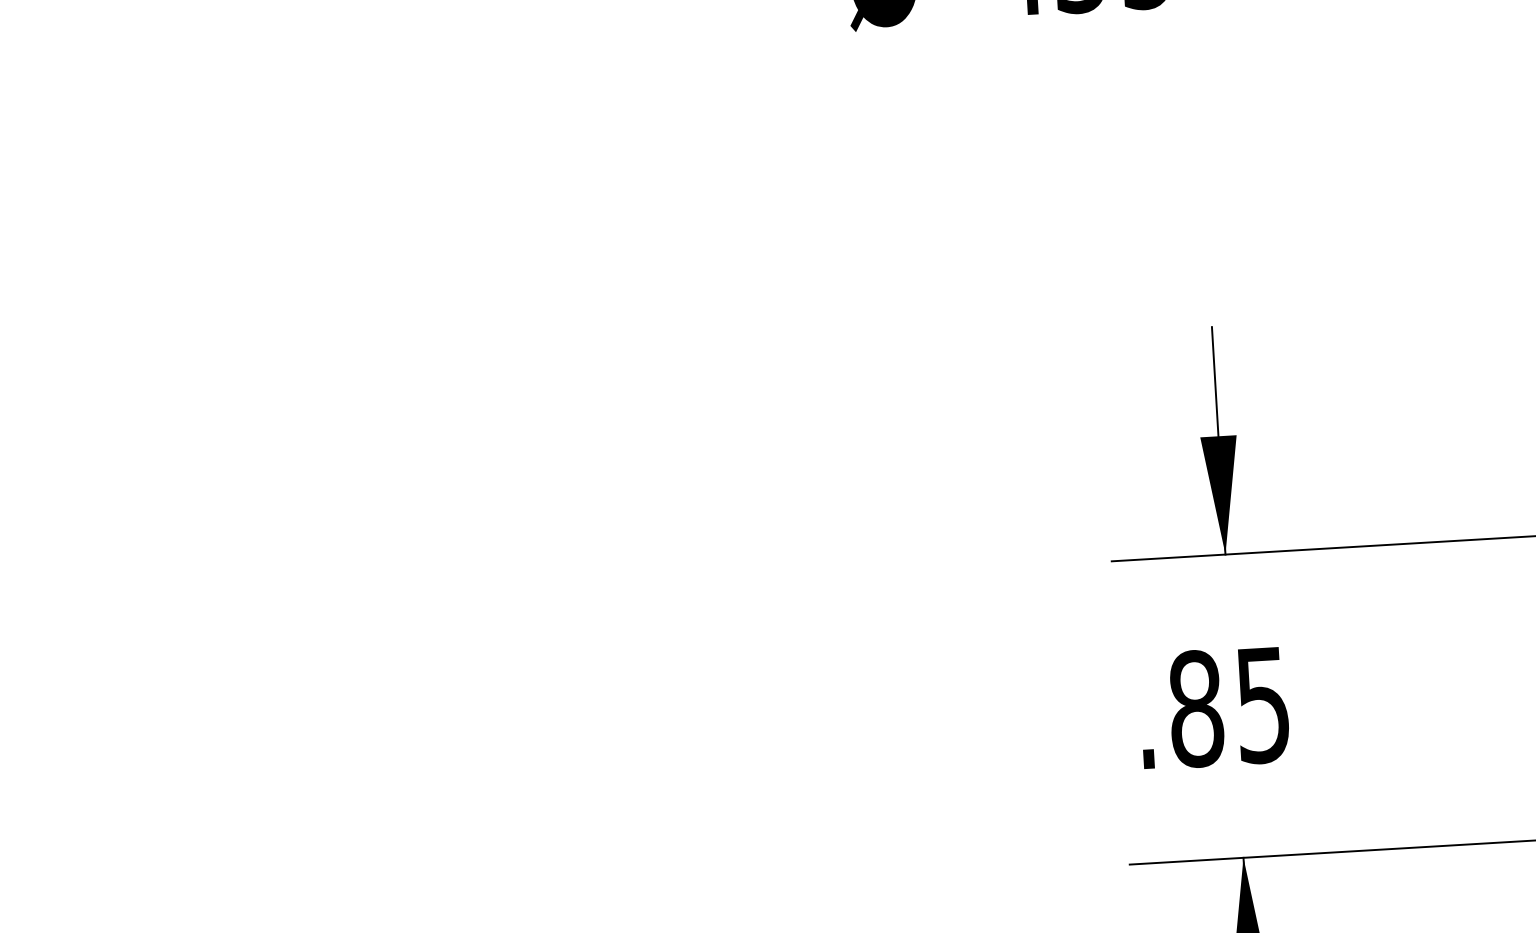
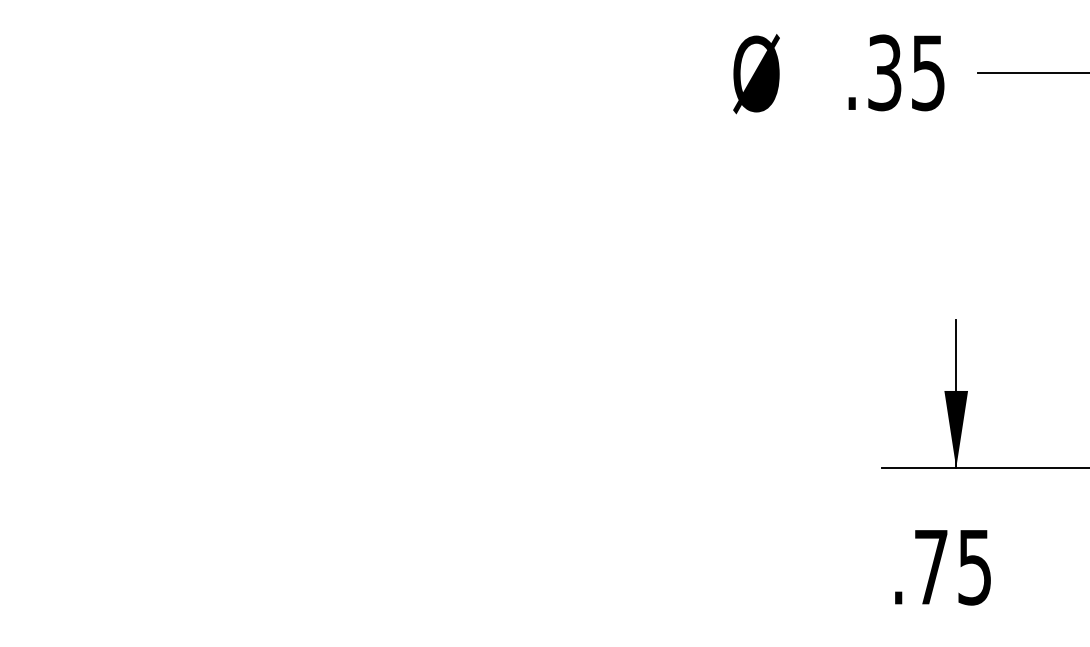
text: (1196, 707) -> (931, 566), .85 -> .75

